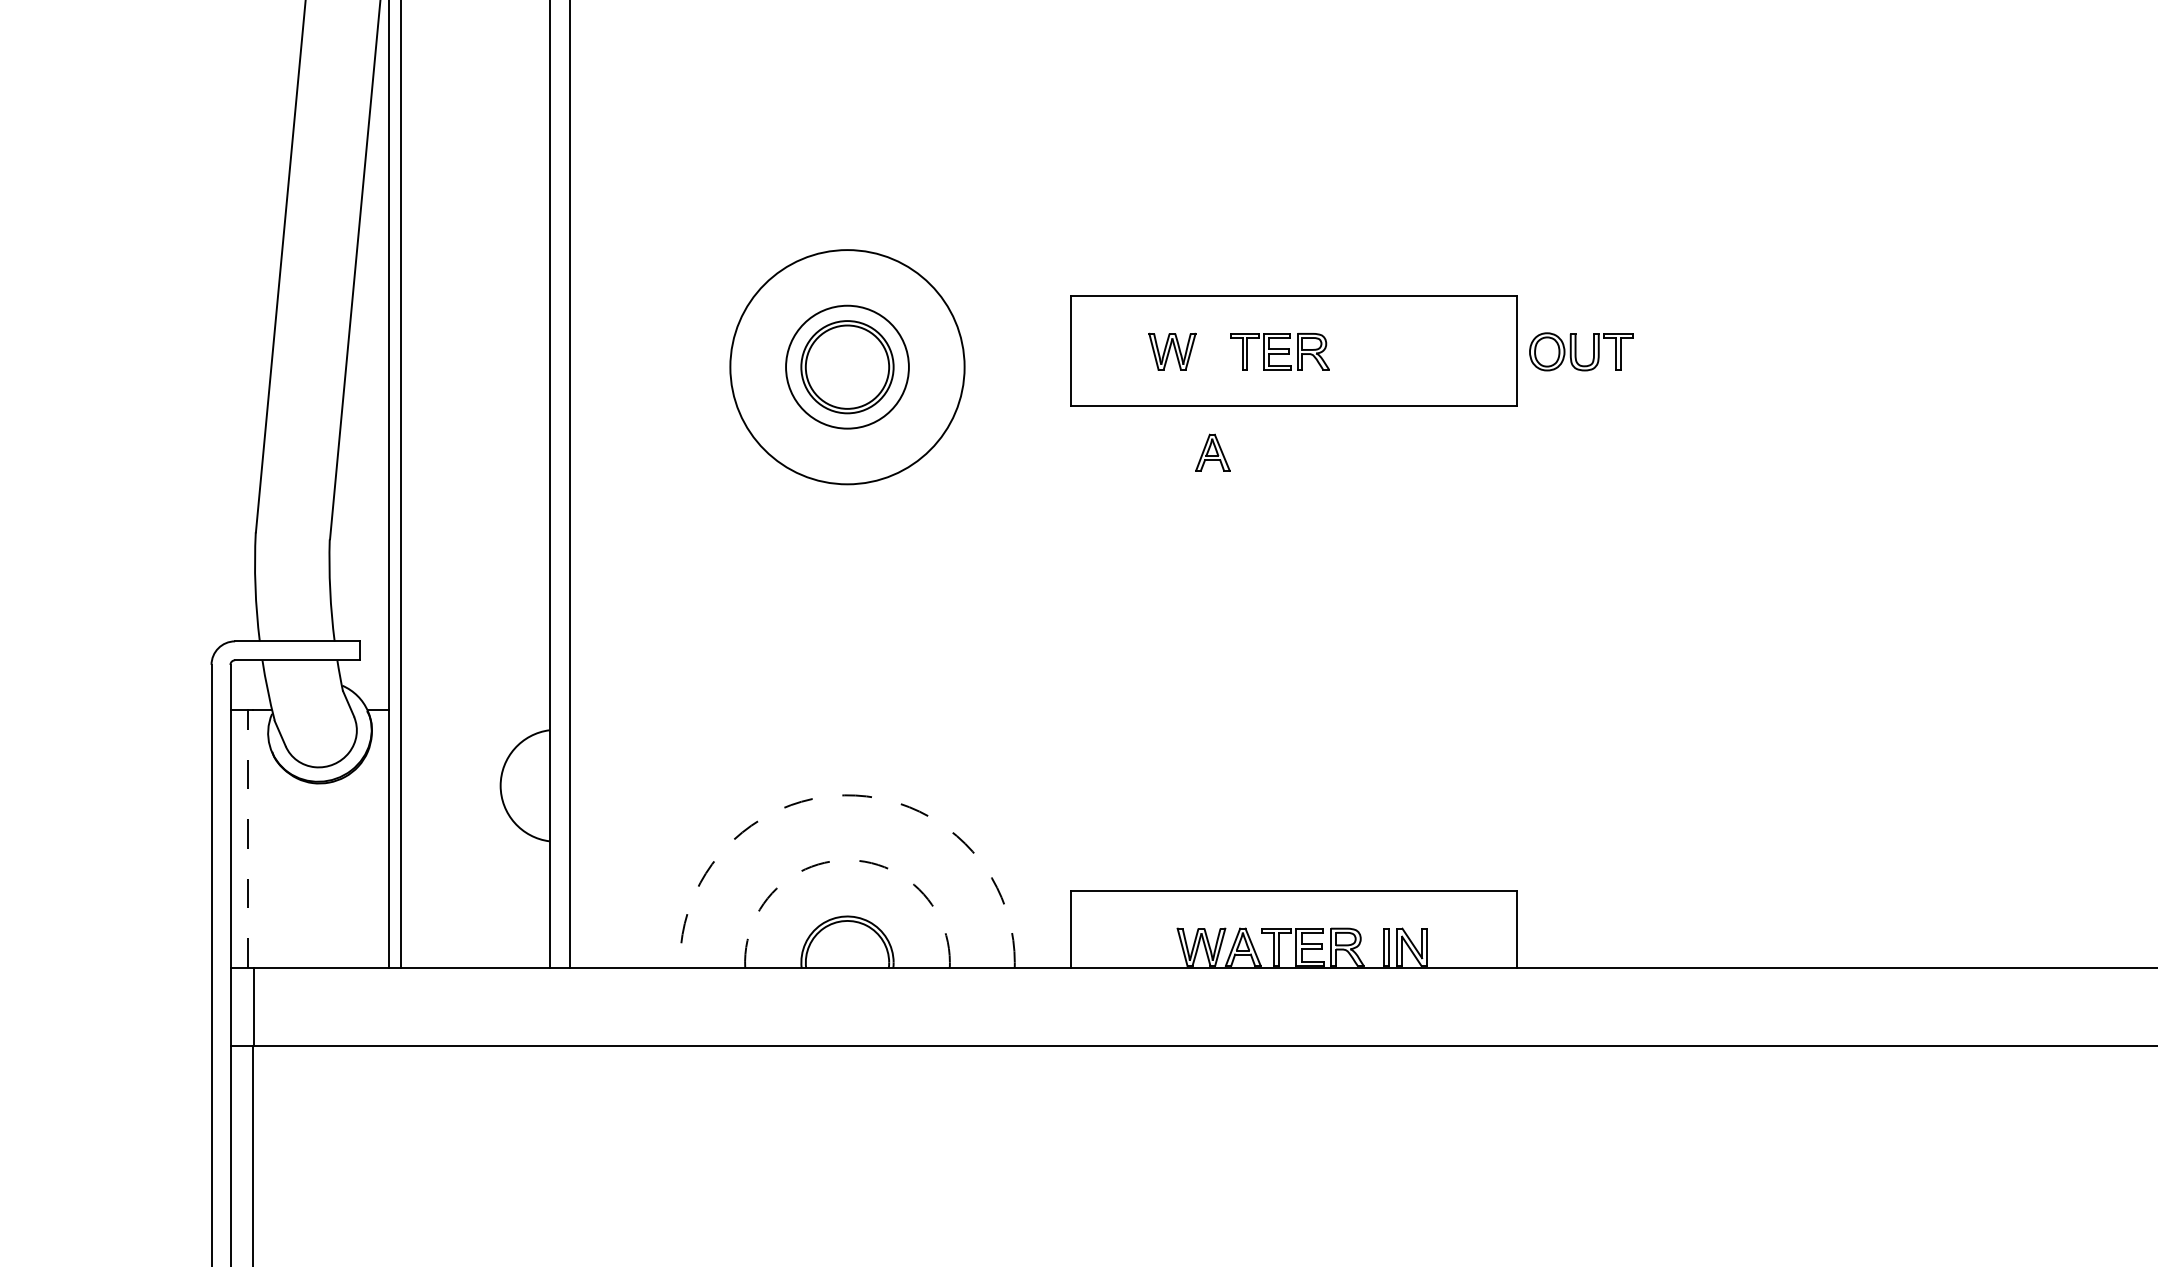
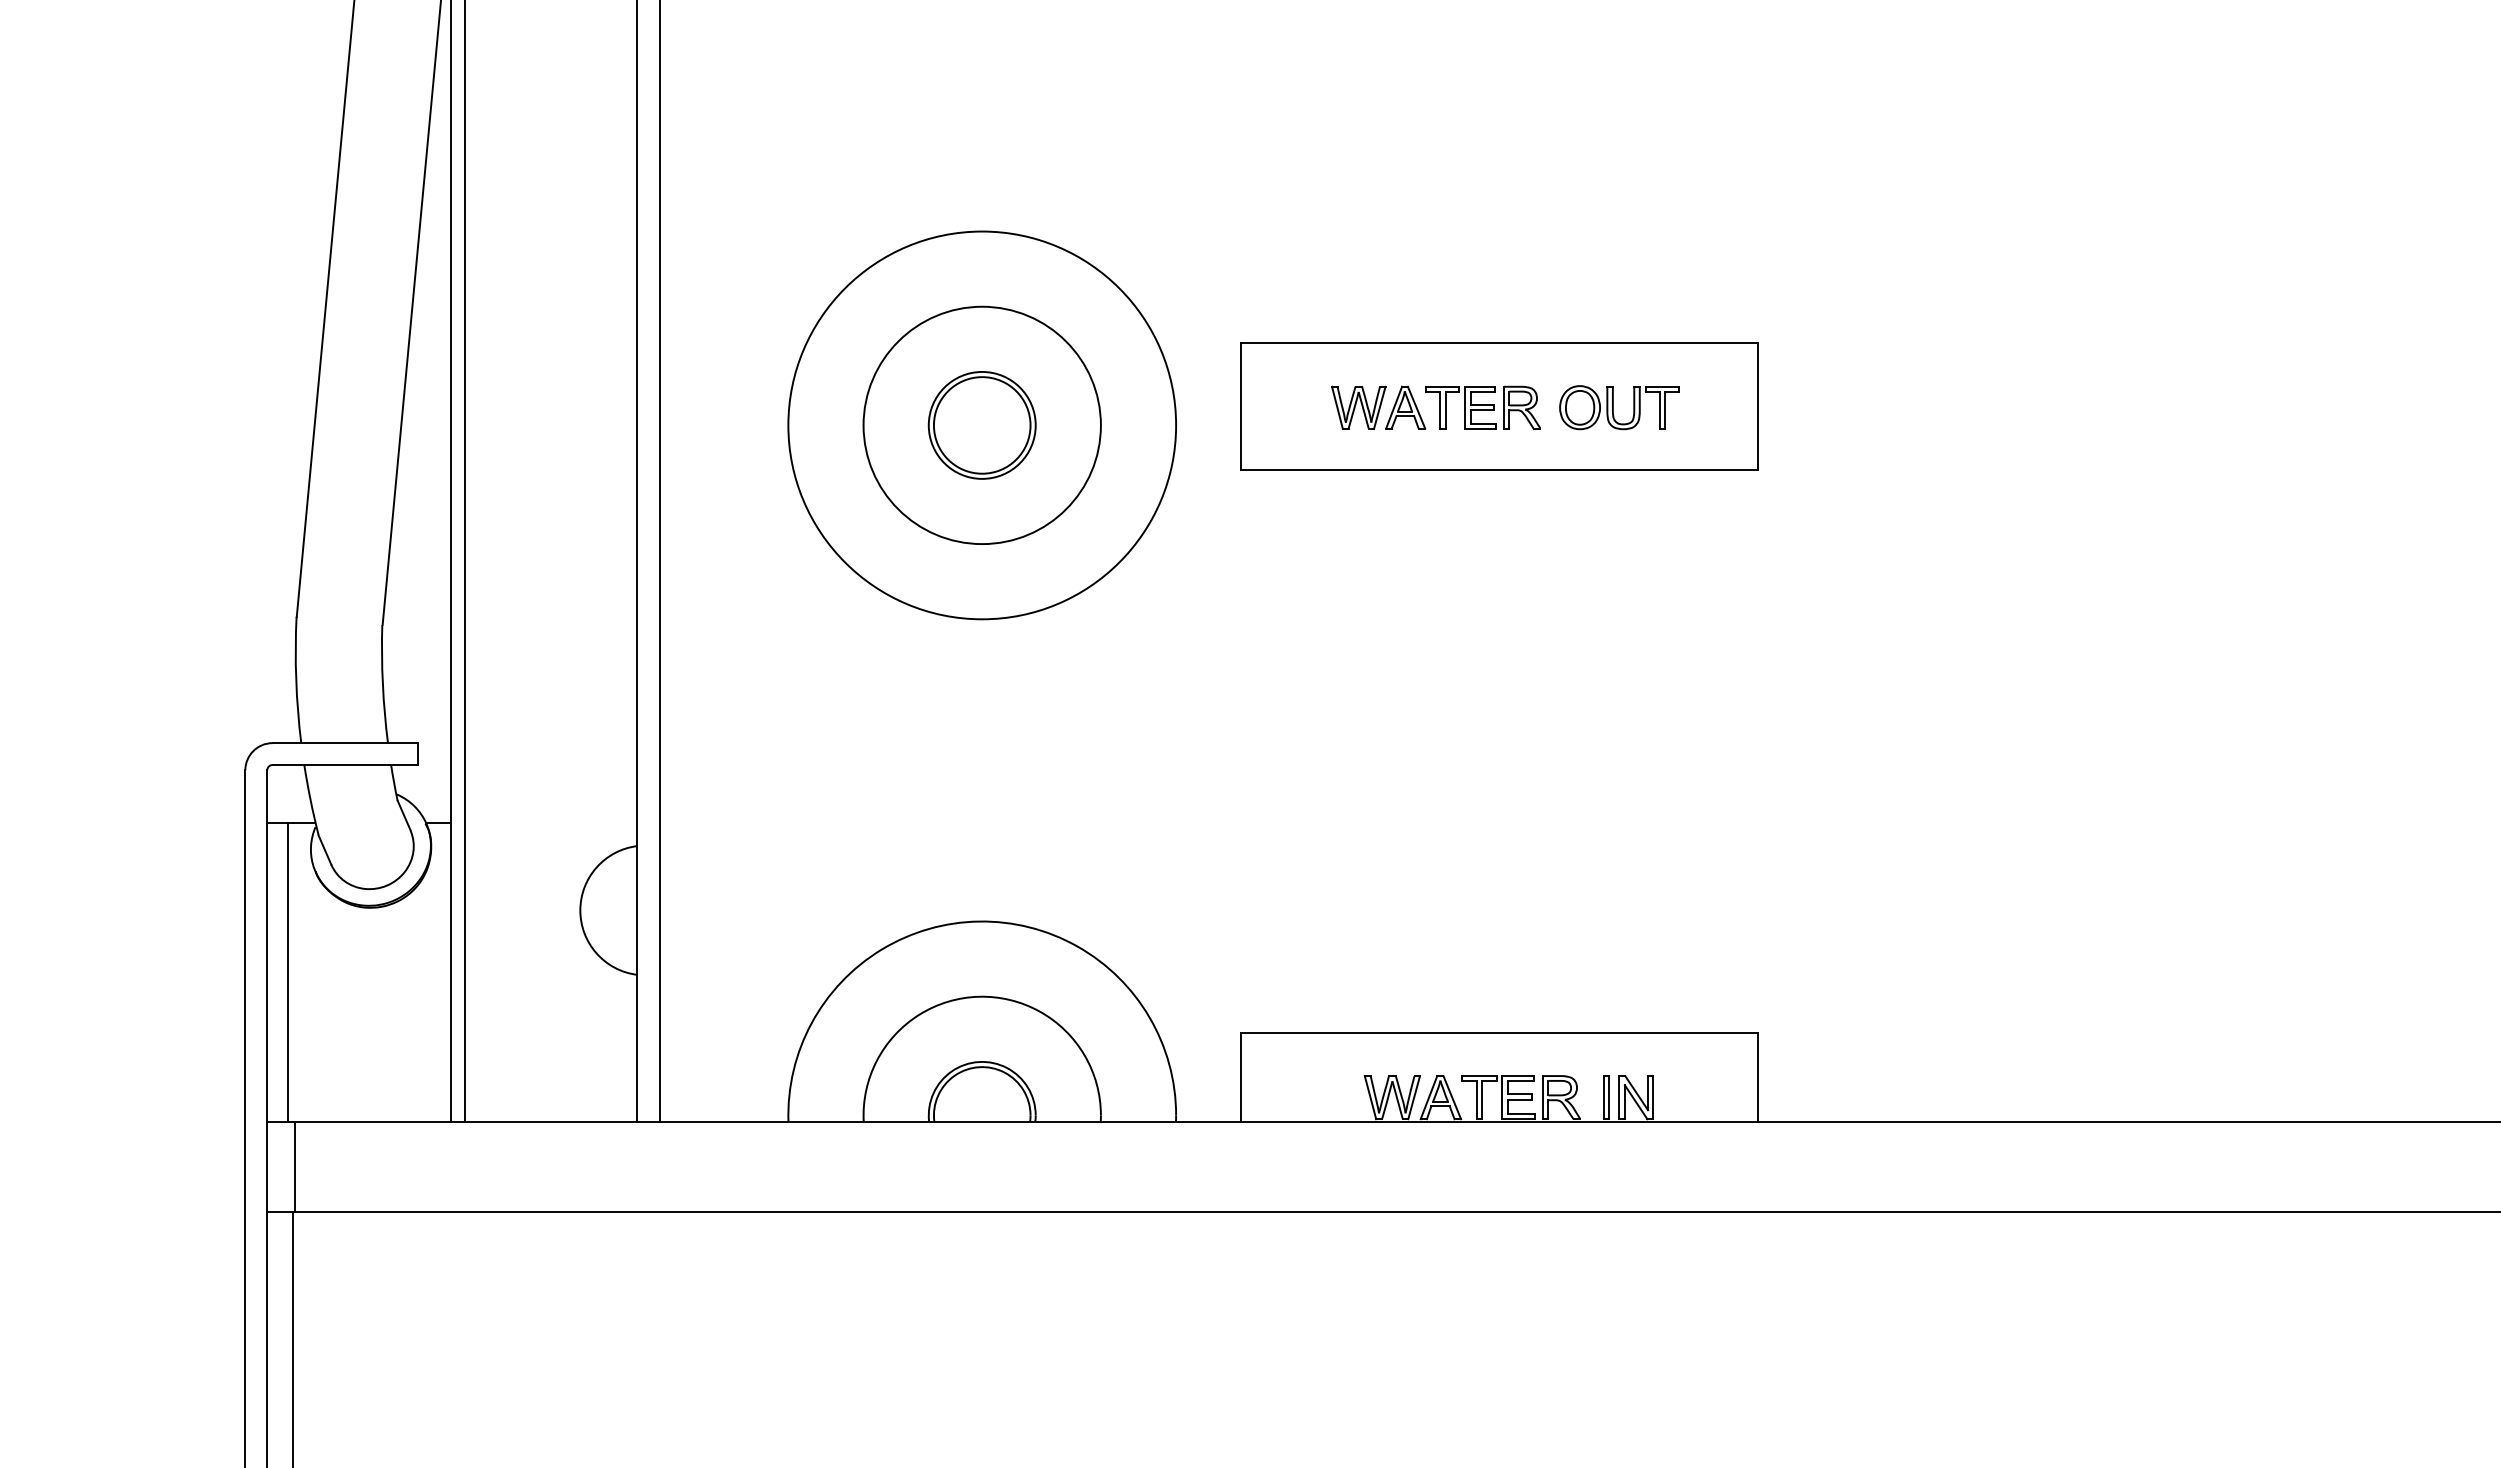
part: (1581, 351) -> (1619, 407), moved
circle: (846, 367) -> (981, 425), size x1.67
circle: (847, 367) -> (982, 425), size x1.43
part: (1212, 452) -> (1405, 407), moved
arc: (845, 795) -> (979, 921), dashed -> solid
line: (247, 838) -> (287, 971), dashed -> solid
arc: (845, 860) -> (979, 996), dashed -> solid

